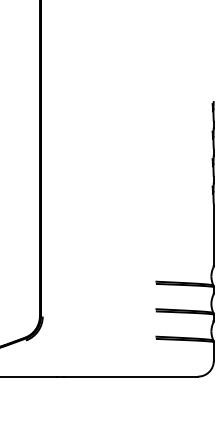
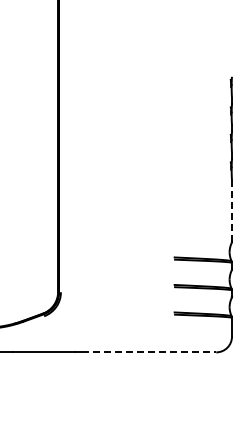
line: (213, 234) -> (231, 210), solid -> dashed
line: (131, 376) -> (149, 352), solid -> dashed

